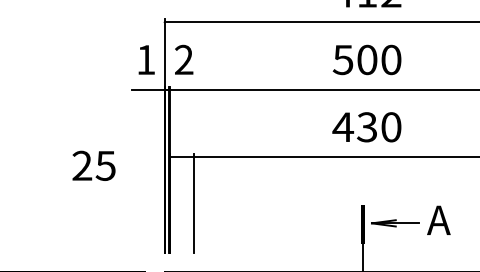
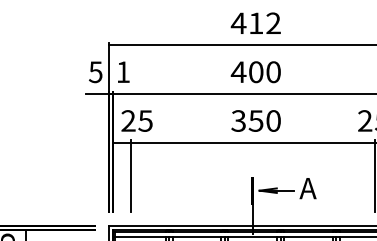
text: (182, 58) -> (122, 71), 2 -> 1
text: (145, 60) -> (95, 72), 1 -> 5
text: (342, 60) -> (238, 72), 500 -> 400
text: (353, 126) -> (246, 120), 430 -> 350
text: (93, 165) -> (136, 120), moved

